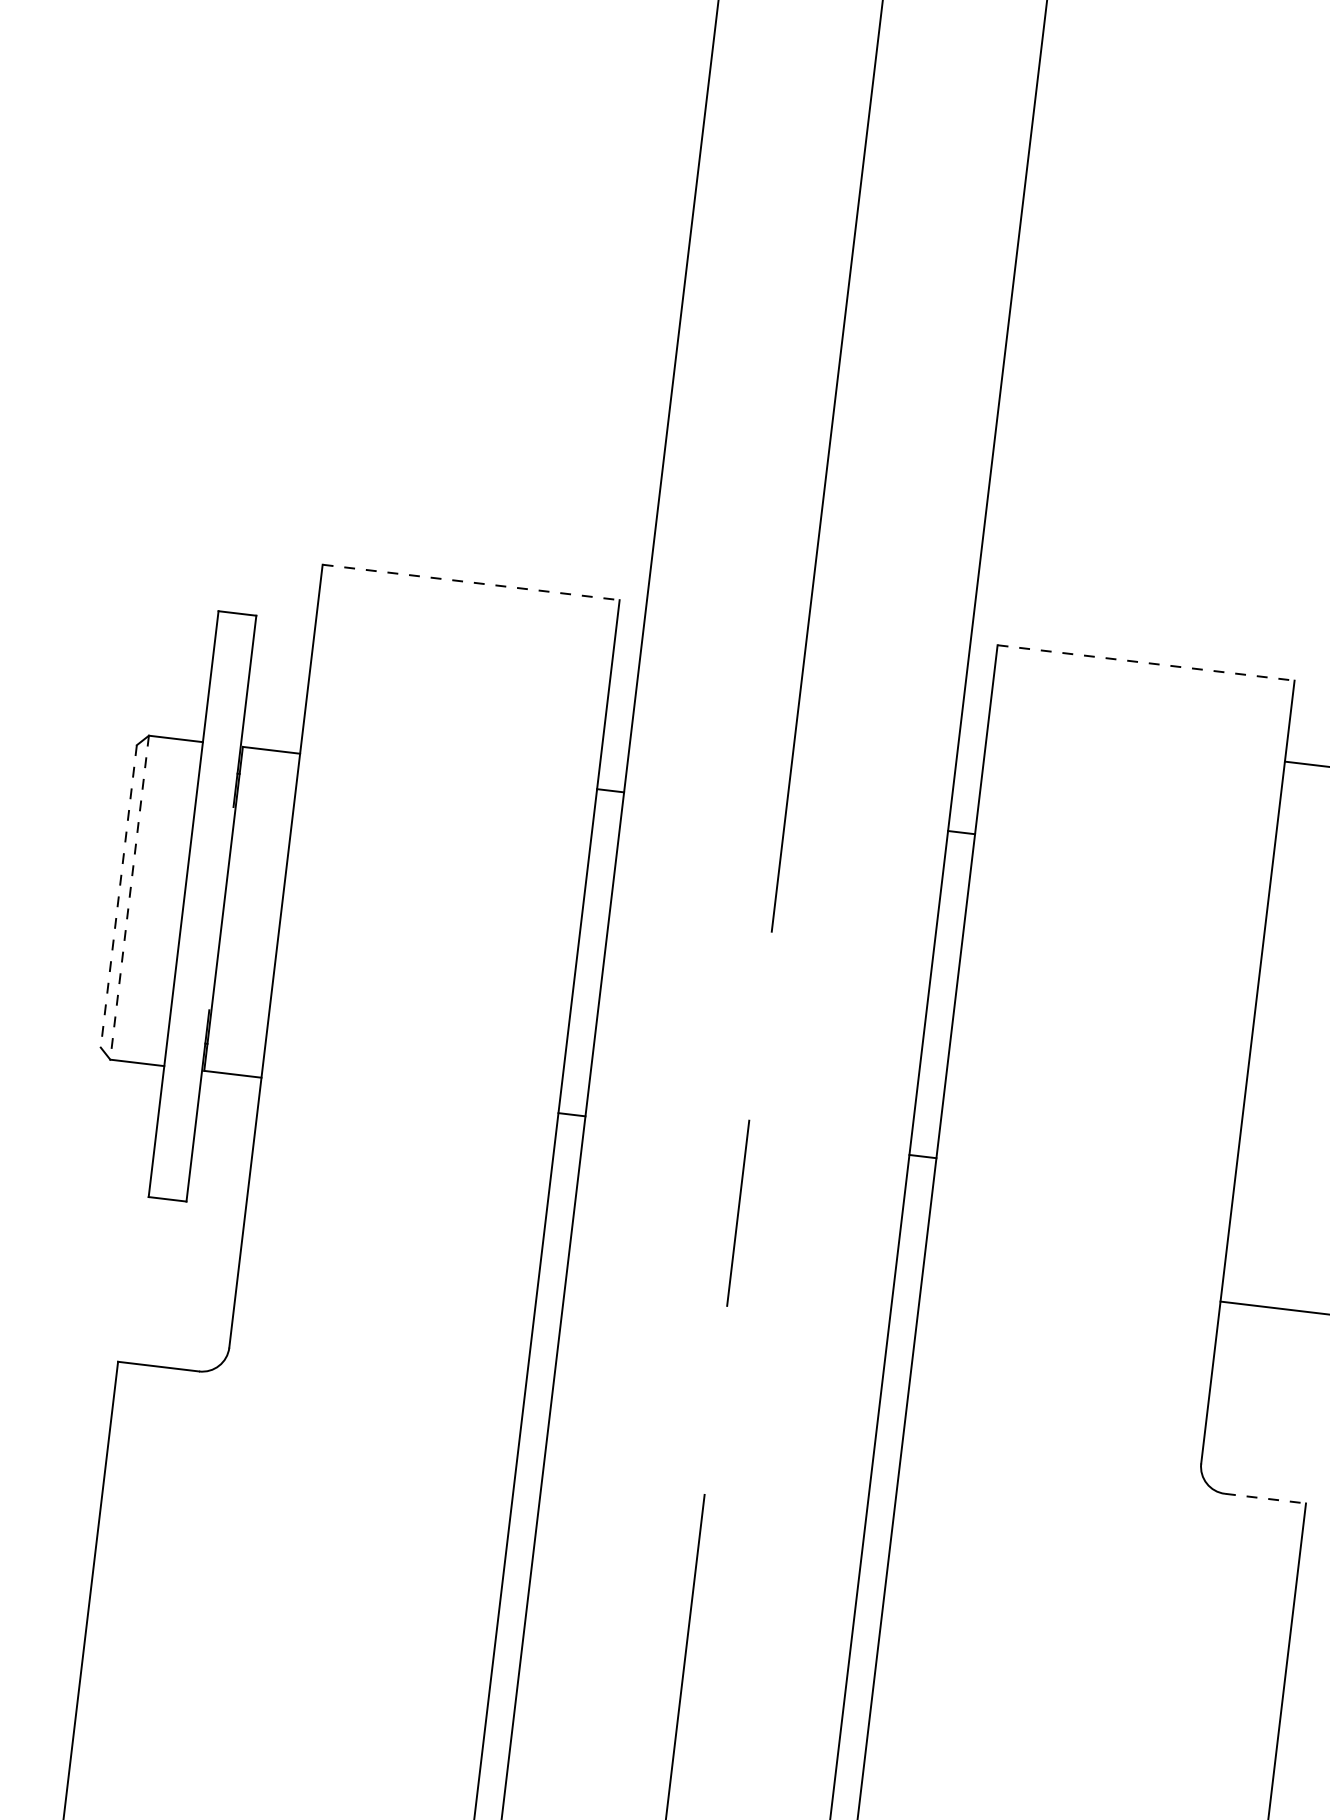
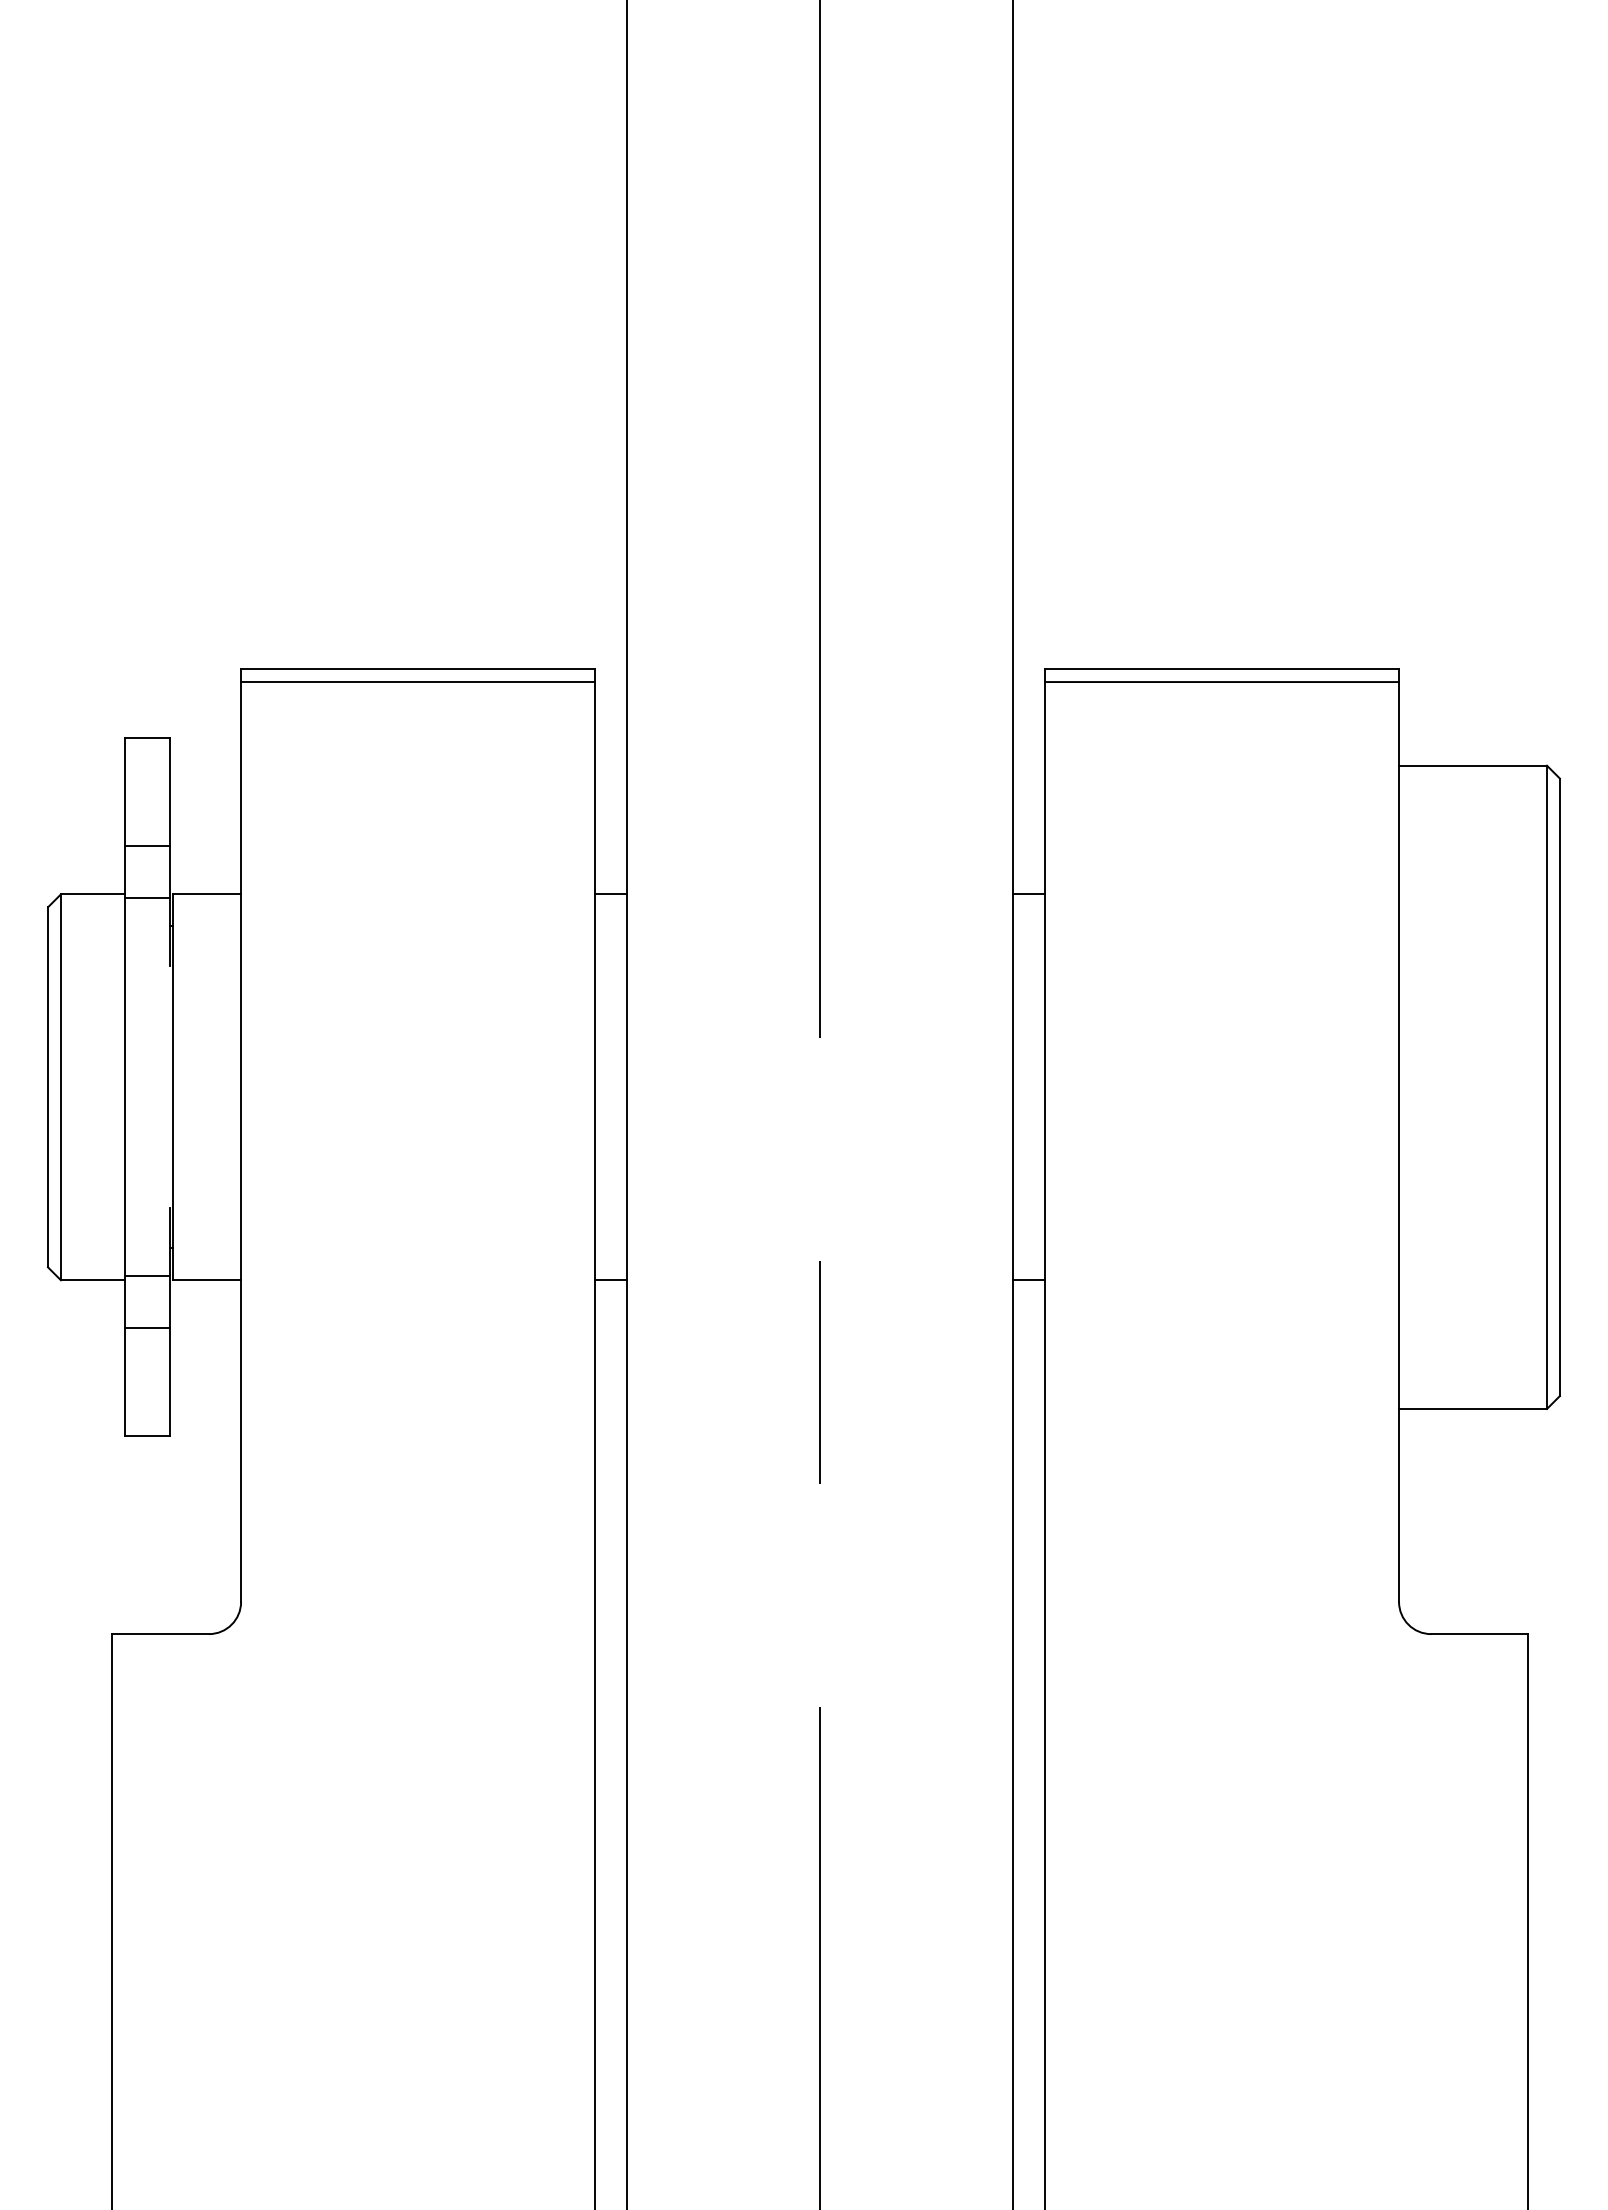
line: (471, 582) -> (418, 669), dashed -> solid
line: (469, 593) -> (417, 682), added
line: (1146, 663) -> (1222, 669), dashed -> solid
line: (1145, 674) -> (1222, 682), added
line: (226, 704) -> (147, 846), added
line: (221, 747) -> (147, 898), added
line: (119, 896) -> (48, 1087), dashed -> solid
line: (129, 897) -> (60, 1087), dashed -> solid
line: (183, 1065) -> (147, 1276), added
line: (178, 1108) -> (147, 1328), added
line: (1265, 1498) -> (1479, 1634), dashed -> solid

